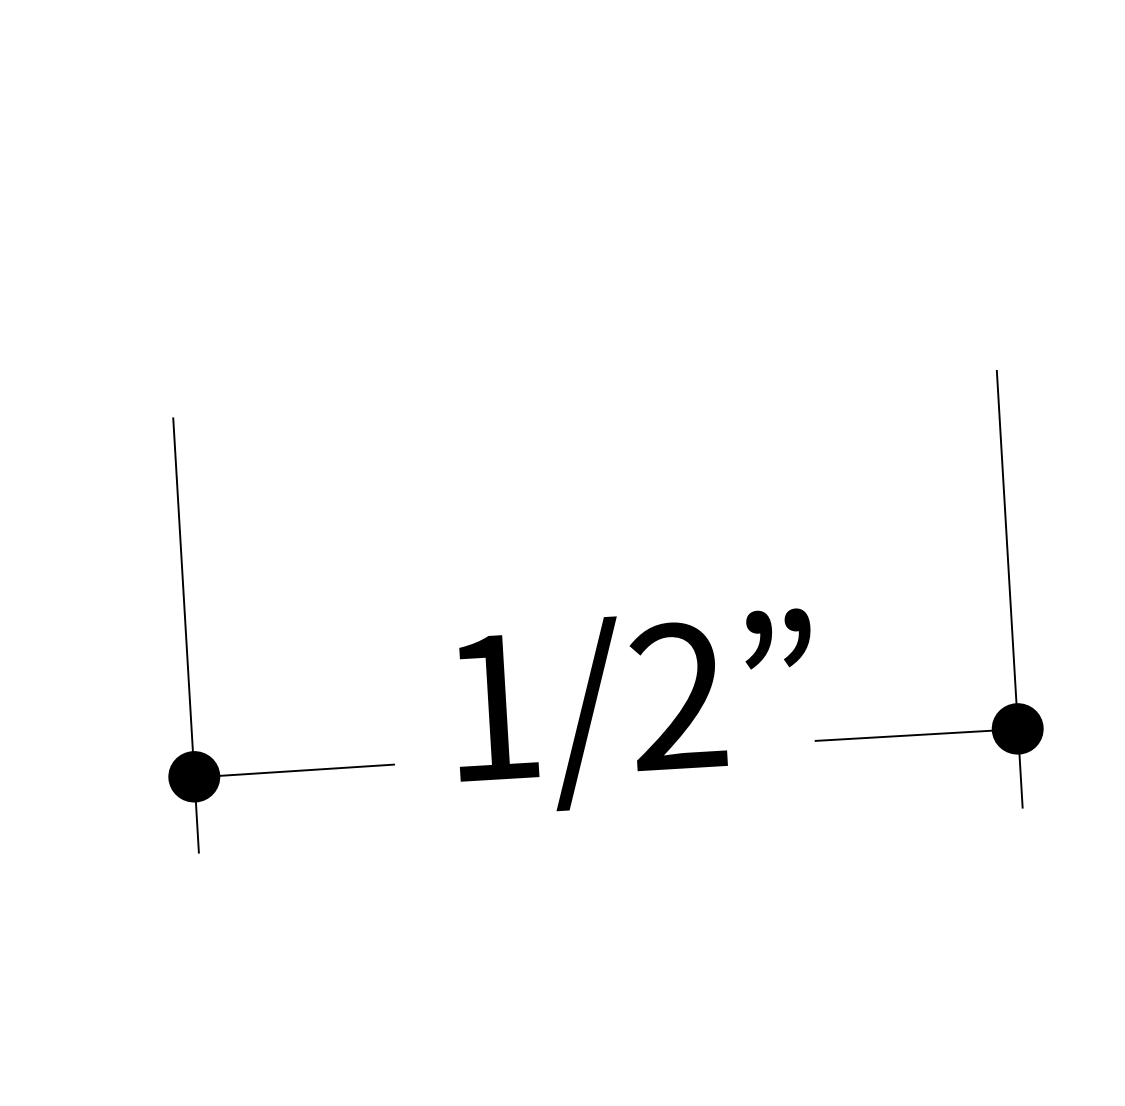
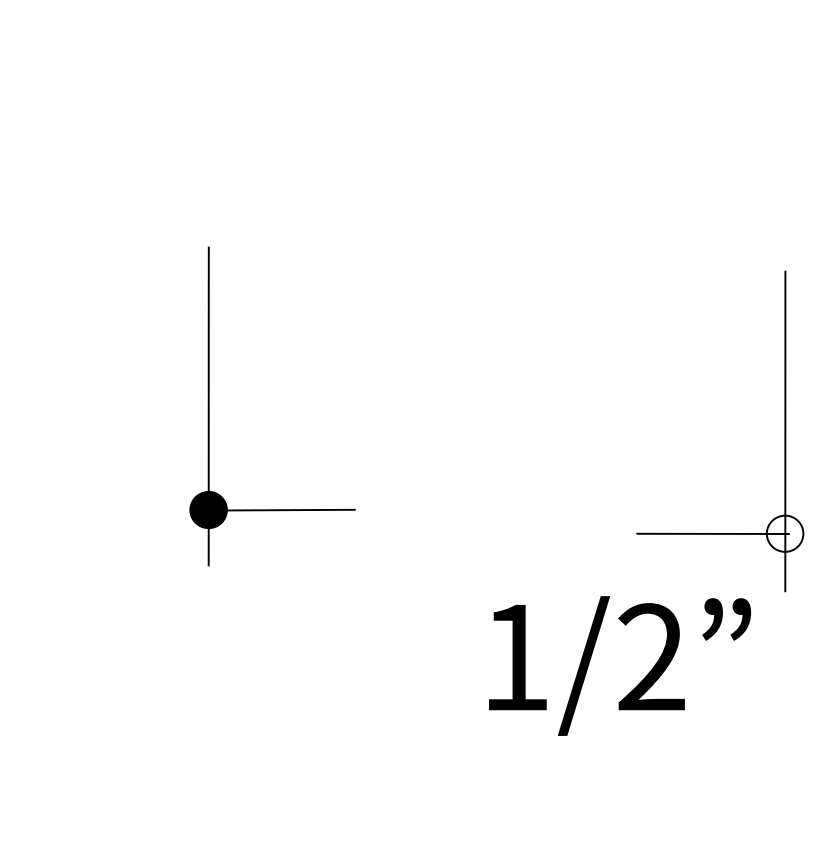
part: (187, 635) -> (209, 406), moved
text: (635, 710) -> (619, 665), moved
fill: (1016, 728) -> (784, 533), removed

